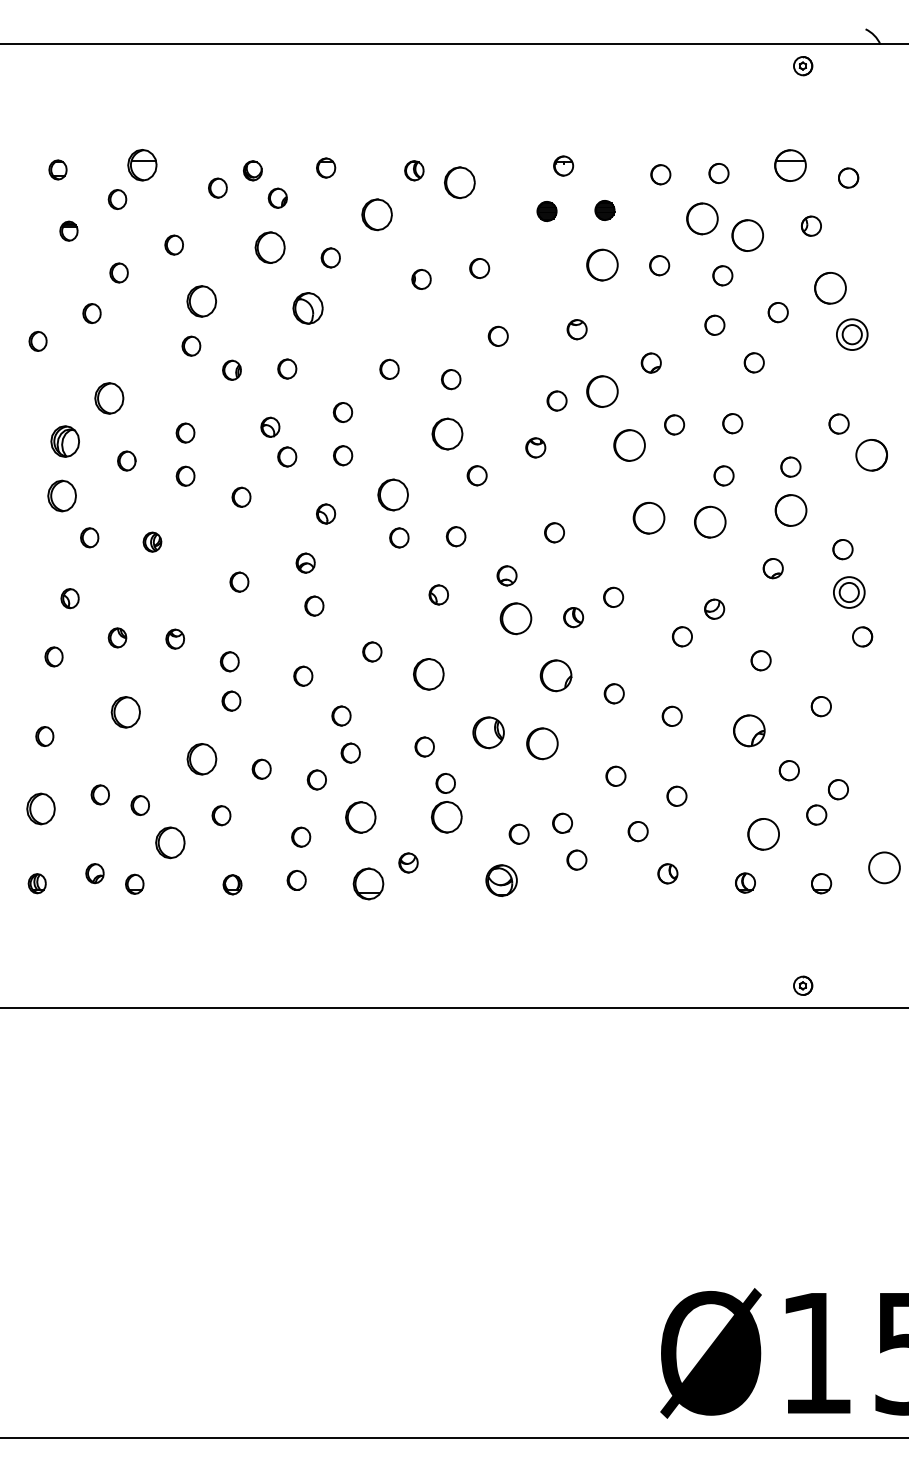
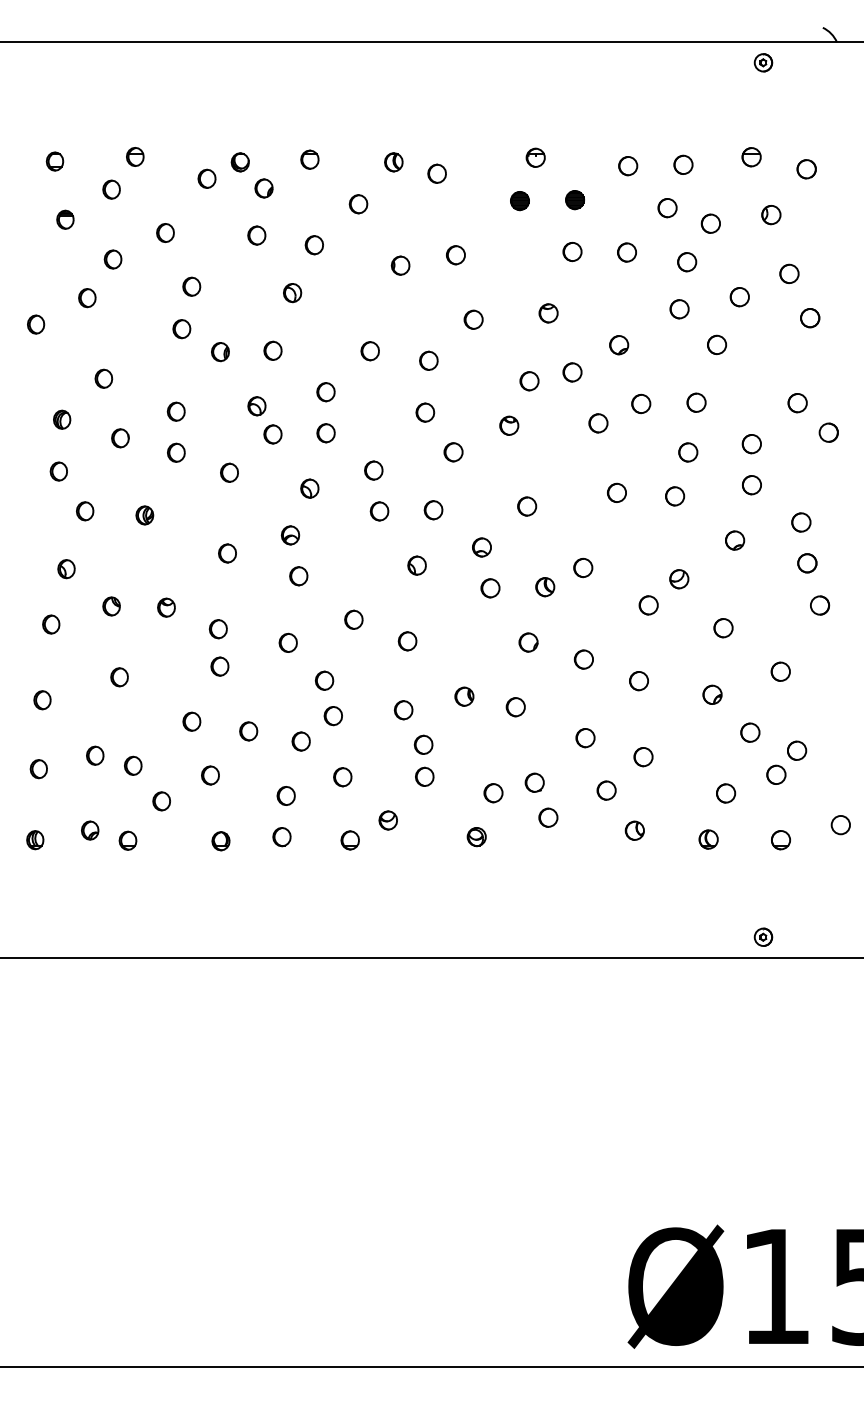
part: (142, 164) -> (135, 156), size x0.62
part: (790, 164) -> (751, 156), size x0.62
part: (459, 182) -> (436, 173), size x0.62
part: (377, 214) -> (358, 203), size x0.62
circle: (701, 218) -> (666, 207), size x0.62
circle: (747, 234) -> (710, 222), size x0.62
part: (270, 247) -> (257, 235), size x0.62
circle: (601, 264) -> (571, 251), size x0.62
circle: (830, 287) -> (789, 273), size x0.62
part: (201, 301) -> (191, 286), size x0.62
part: (307, 307) -> (292, 292), size x0.62
circle: (851, 334) -> (809, 317), size x0.62
circle: (601, 391) -> (571, 372), size x0.62
part: (109, 398) -> (103, 378), size x0.62
part: (447, 433) -> (425, 412), size x0.62
part: (65, 441) -> (62, 419), size x0.62
circle: (629, 444) -> (598, 422), size x0.62
circle: (871, 454) -> (828, 432), size x0.62
part: (393, 494) -> (374, 470), size x0.62
part: (61, 495) -> (58, 471), size x0.62
circle: (790, 509) -> (751, 484), size x0.62
circle: (648, 518) -> (616, 492), size x0.62
circle: (709, 521) -> (674, 495), size x0.62
circle: (848, 592) -> (806, 563), size x0.62
circle: (515, 618) -> (489, 588), size x0.62
part: (428, 674) -> (407, 641), size x0.62
part: (555, 675) -> (528, 642), size x0.62
part: (125, 712) -> (119, 677), size x0.62
part: (749, 730) -> (712, 694), size x0.62
part: (488, 732) -> (464, 696), size x0.62
circle: (542, 743) -> (515, 706), size x0.62
part: (201, 758) -> (191, 721), size x0.62
part: (40, 808) -> (38, 768), size x0.62
part: (446, 816) -> (424, 776), size x0.62
part: (360, 817) -> (342, 777), size x0.62
circle: (763, 834) -> (725, 793), size x0.62
part: (169, 842) -> (161, 801), size x0.62
circle: (884, 867) -> (840, 824), size x0.62
part: (501, 879) -> (476, 836), size x0.62
part: (368, 883) -> (350, 839), size x0.62

